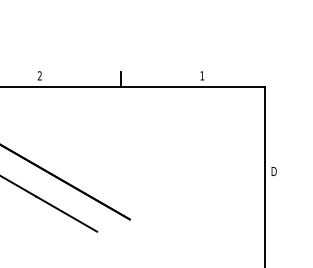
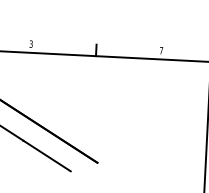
text: (202, 75) -> (161, 50), 1 -> 7
text: (39, 76) -> (30, 44), 2 -> 3

